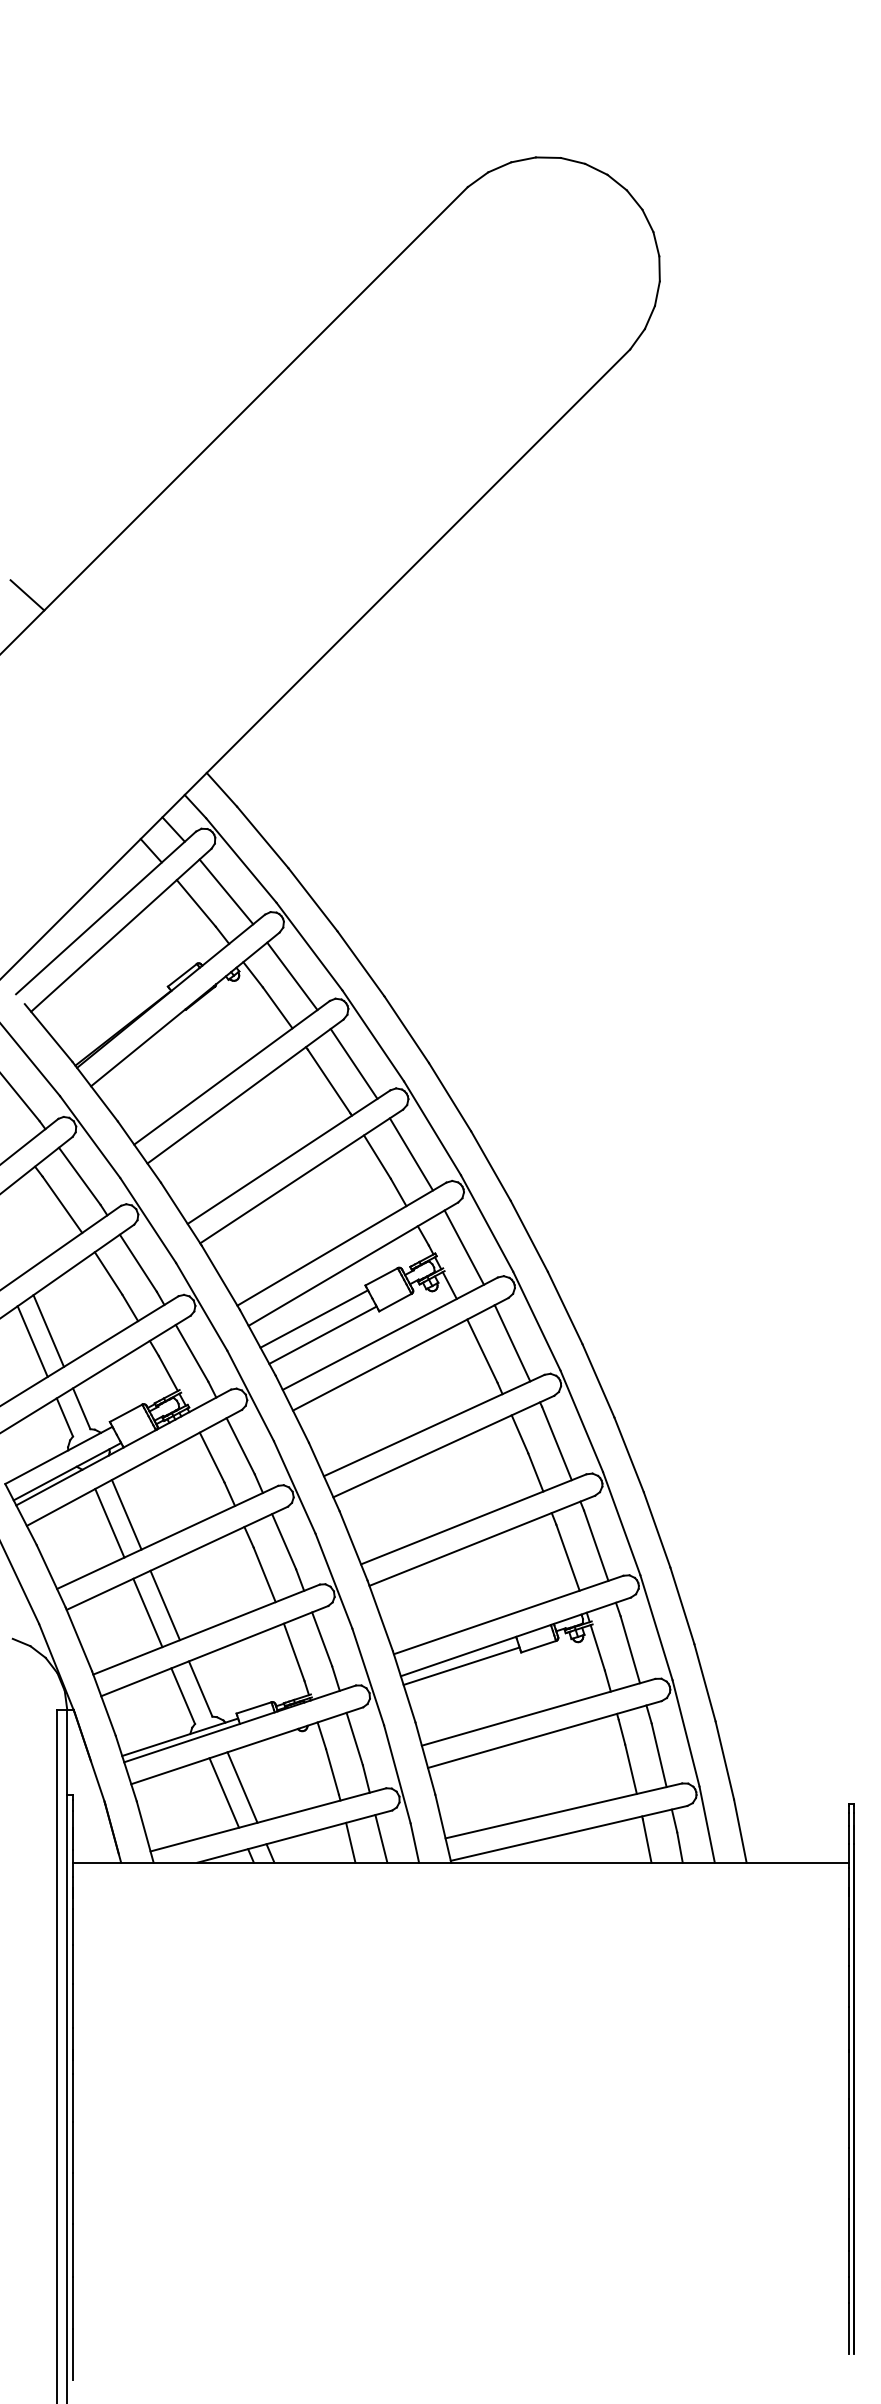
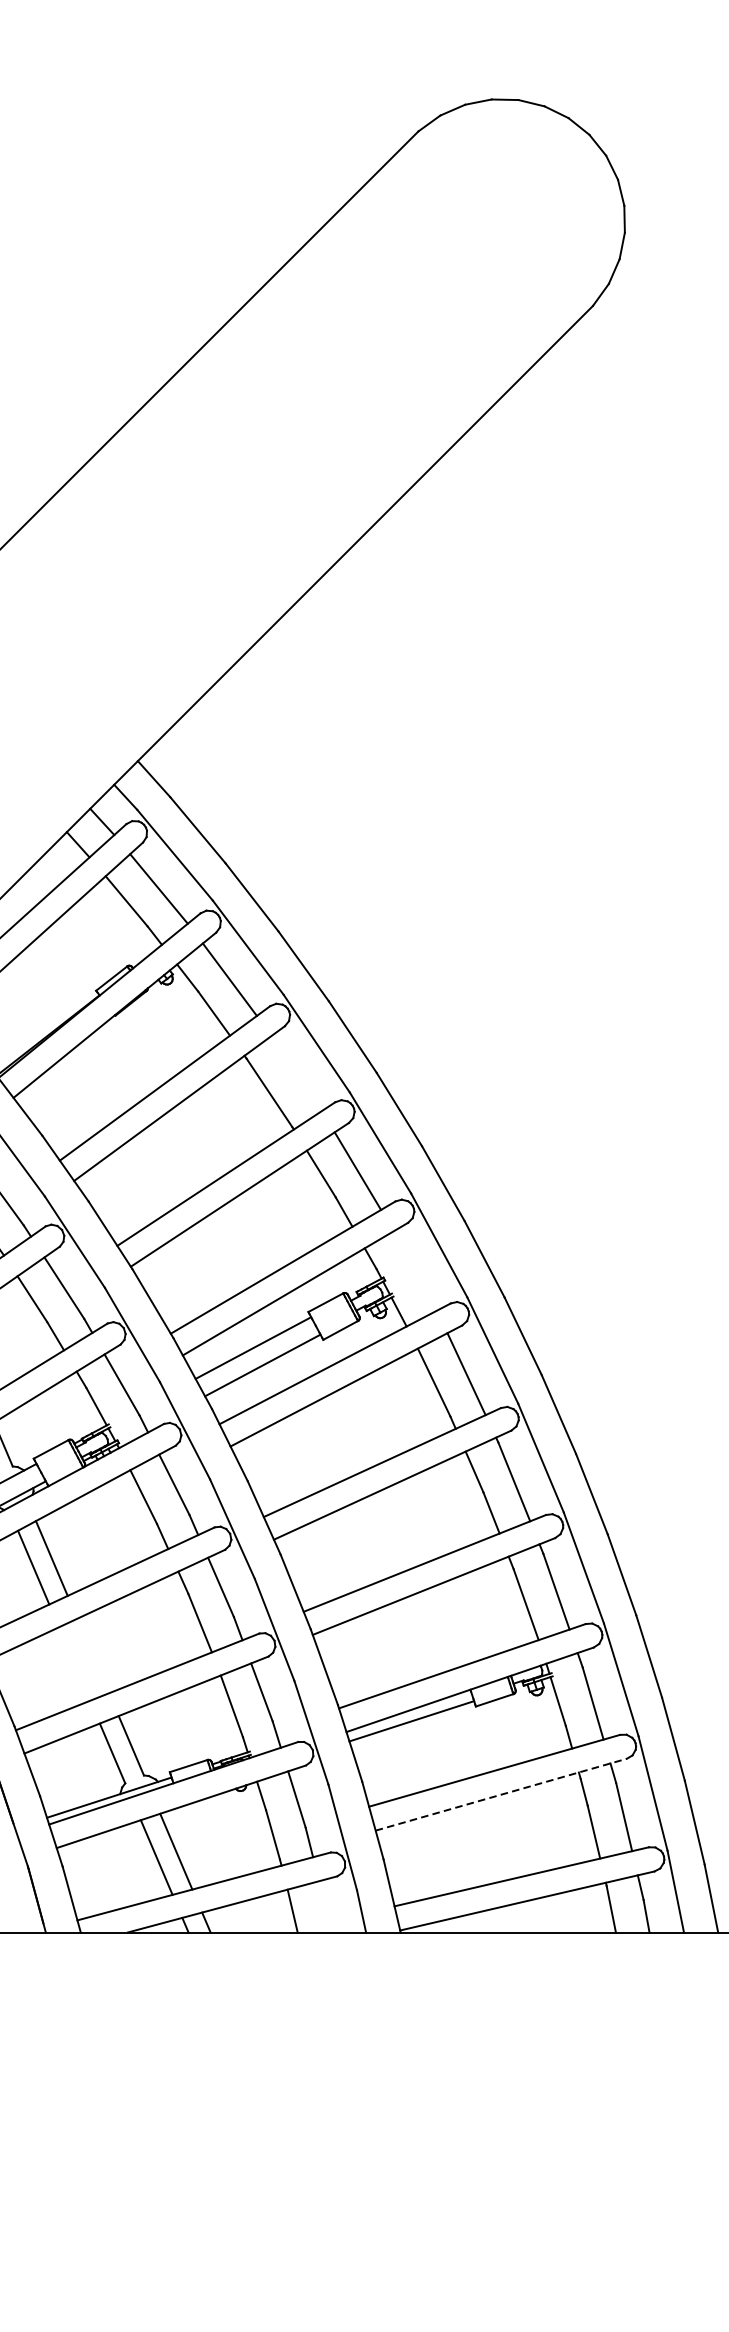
line: (353, 1063) -> (295, 1073), removed
line: (463, 1247) -> (413, 1271), removed
line: (164, 1605) -> (92, 1656), removed
line: (147, 1612) -> (74, 1663), removed
line: (544, 1734) -> (500, 1794), solid -> dashed
line: (381, 1838) -> (325, 1906), removed

